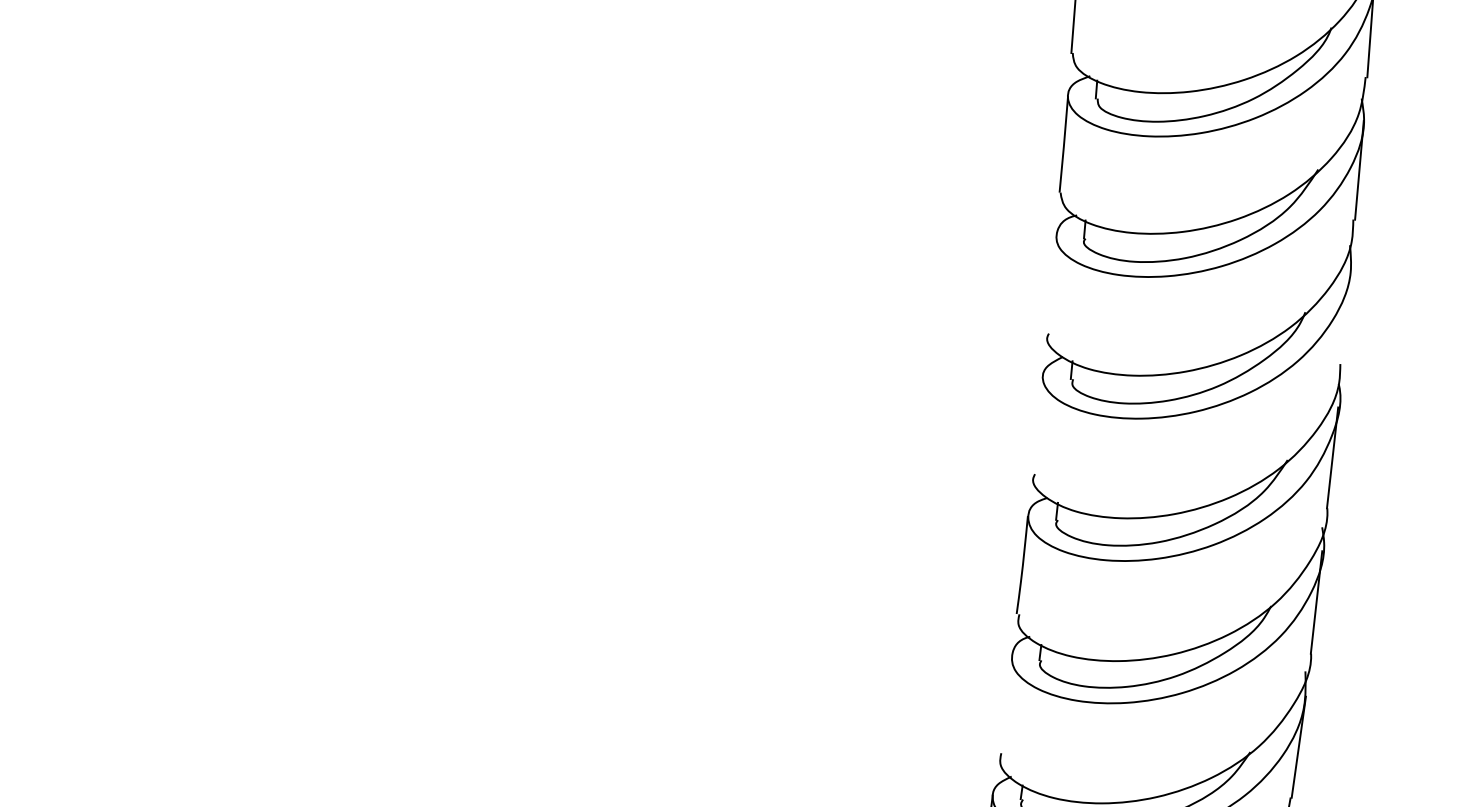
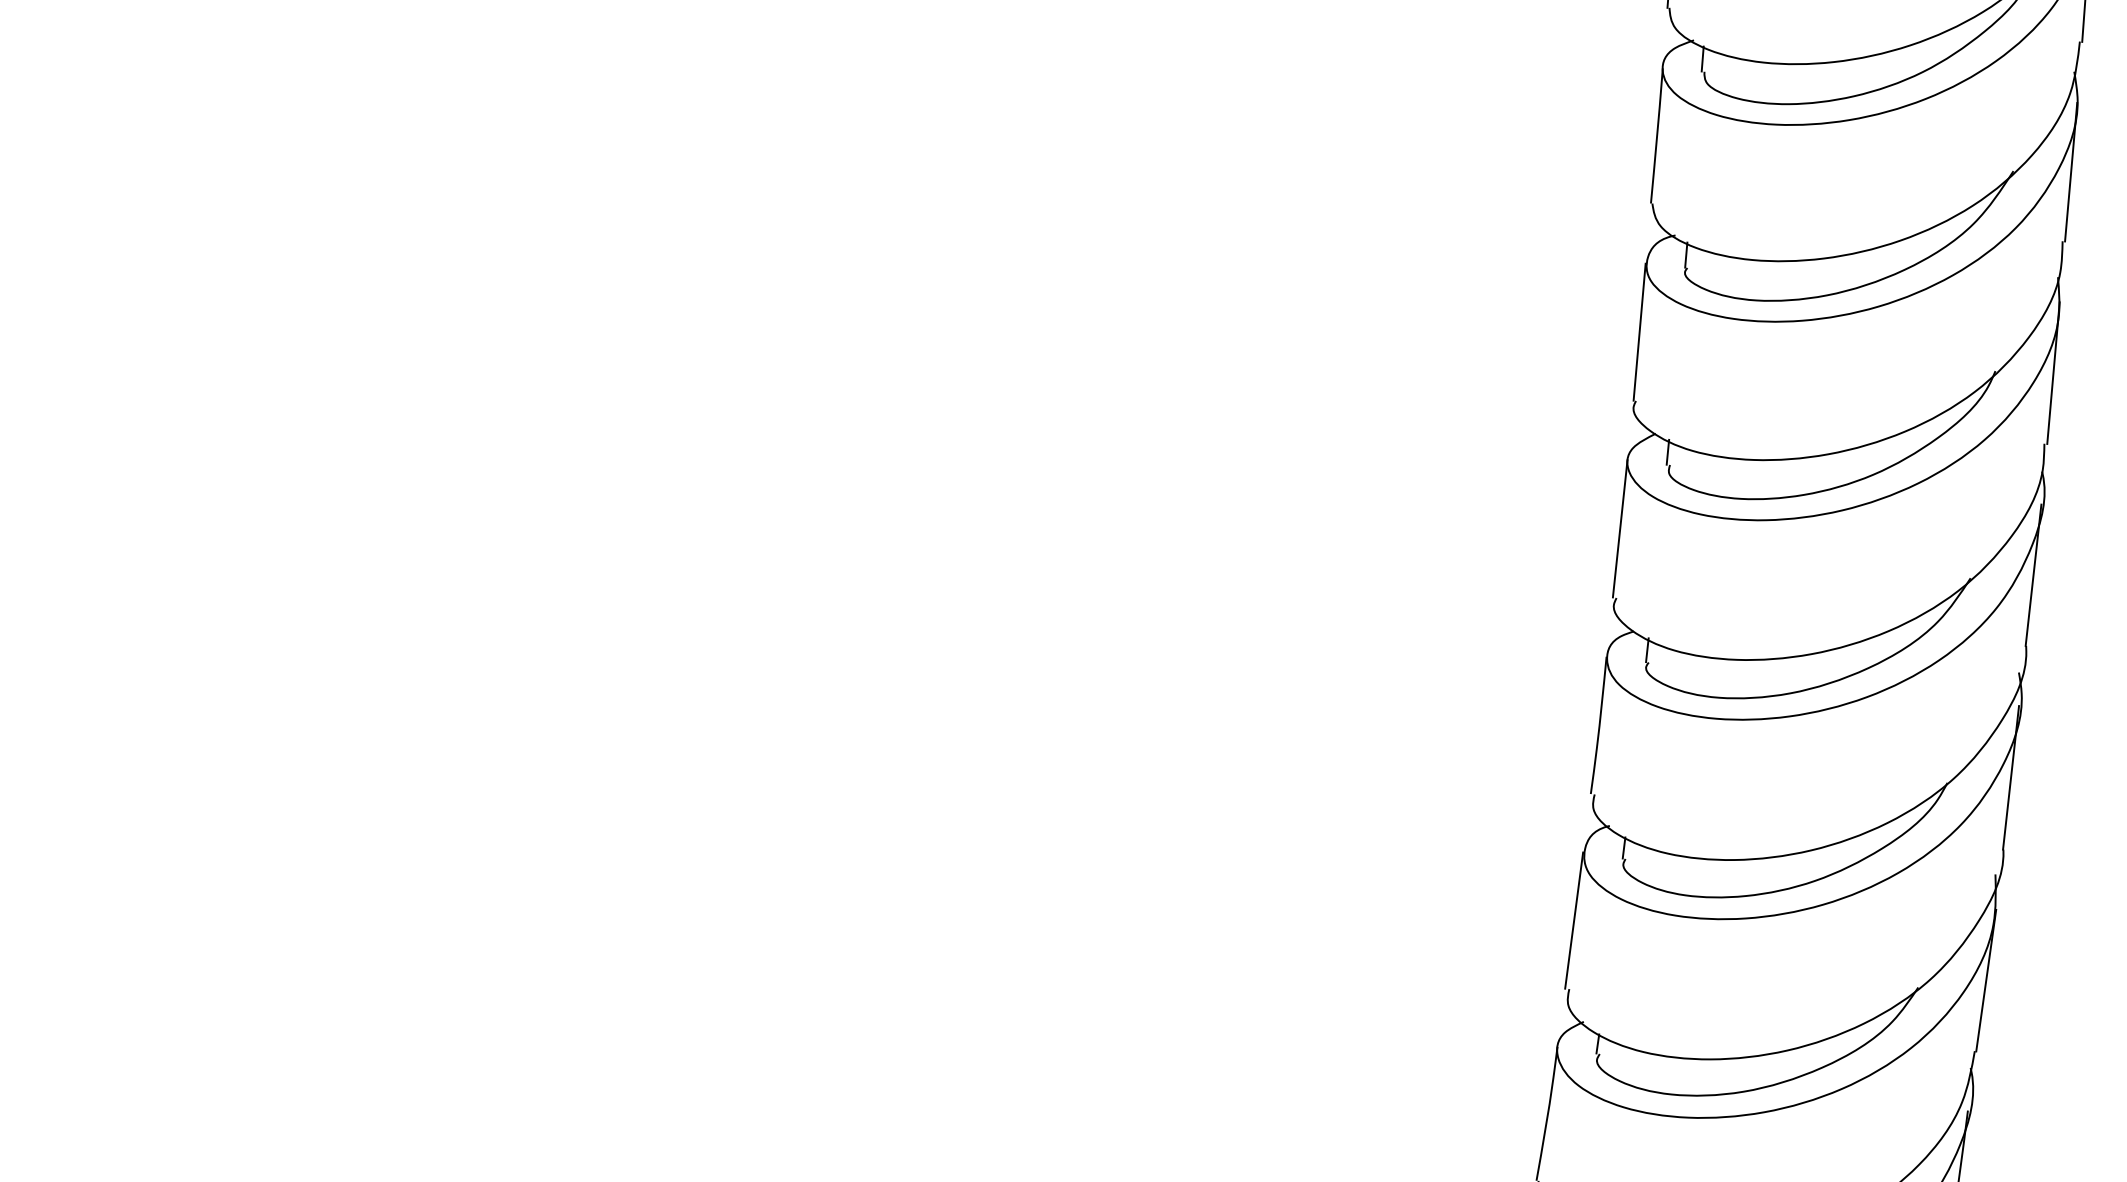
line: (1051, 283) -> (1639, 331), added
line: (1346, 313) -> (2053, 372), added
line: (1037, 424) -> (1619, 528), added
line: (1005, 704) -> (1574, 920), added

